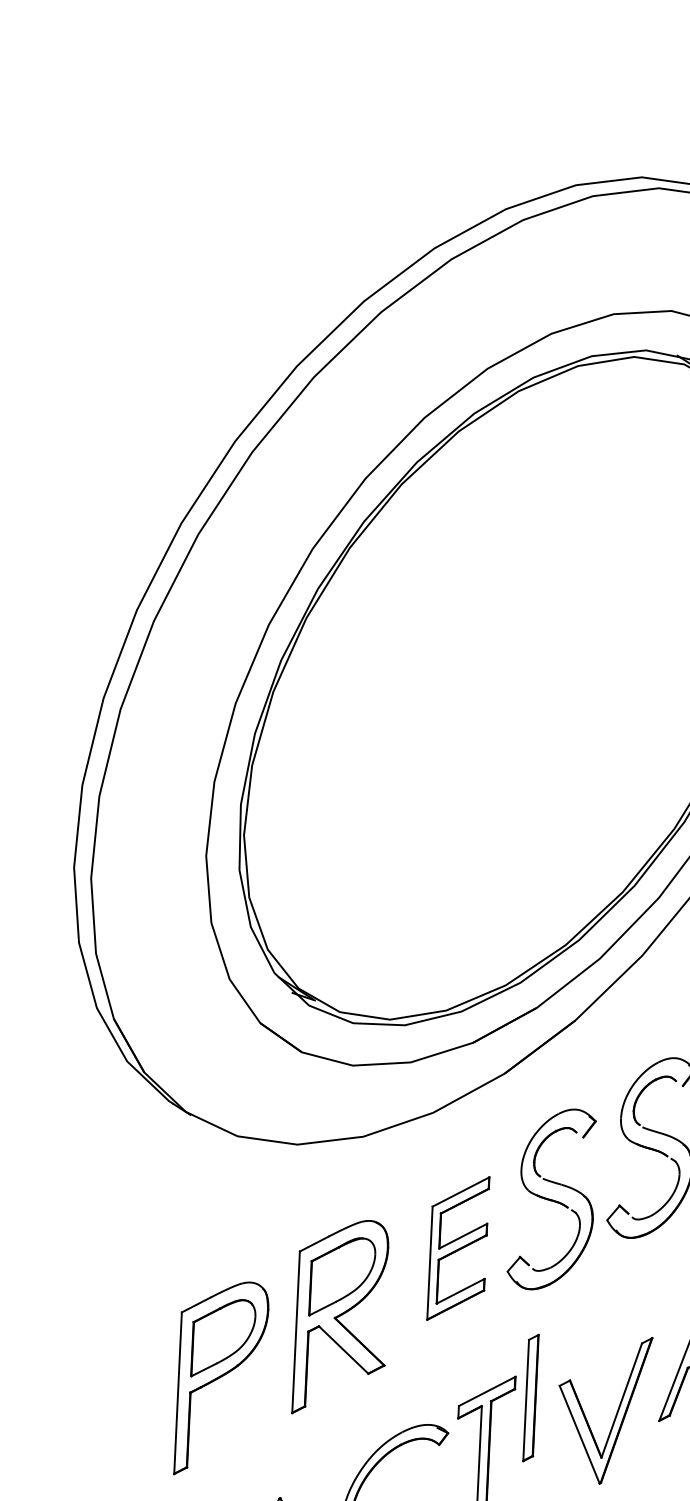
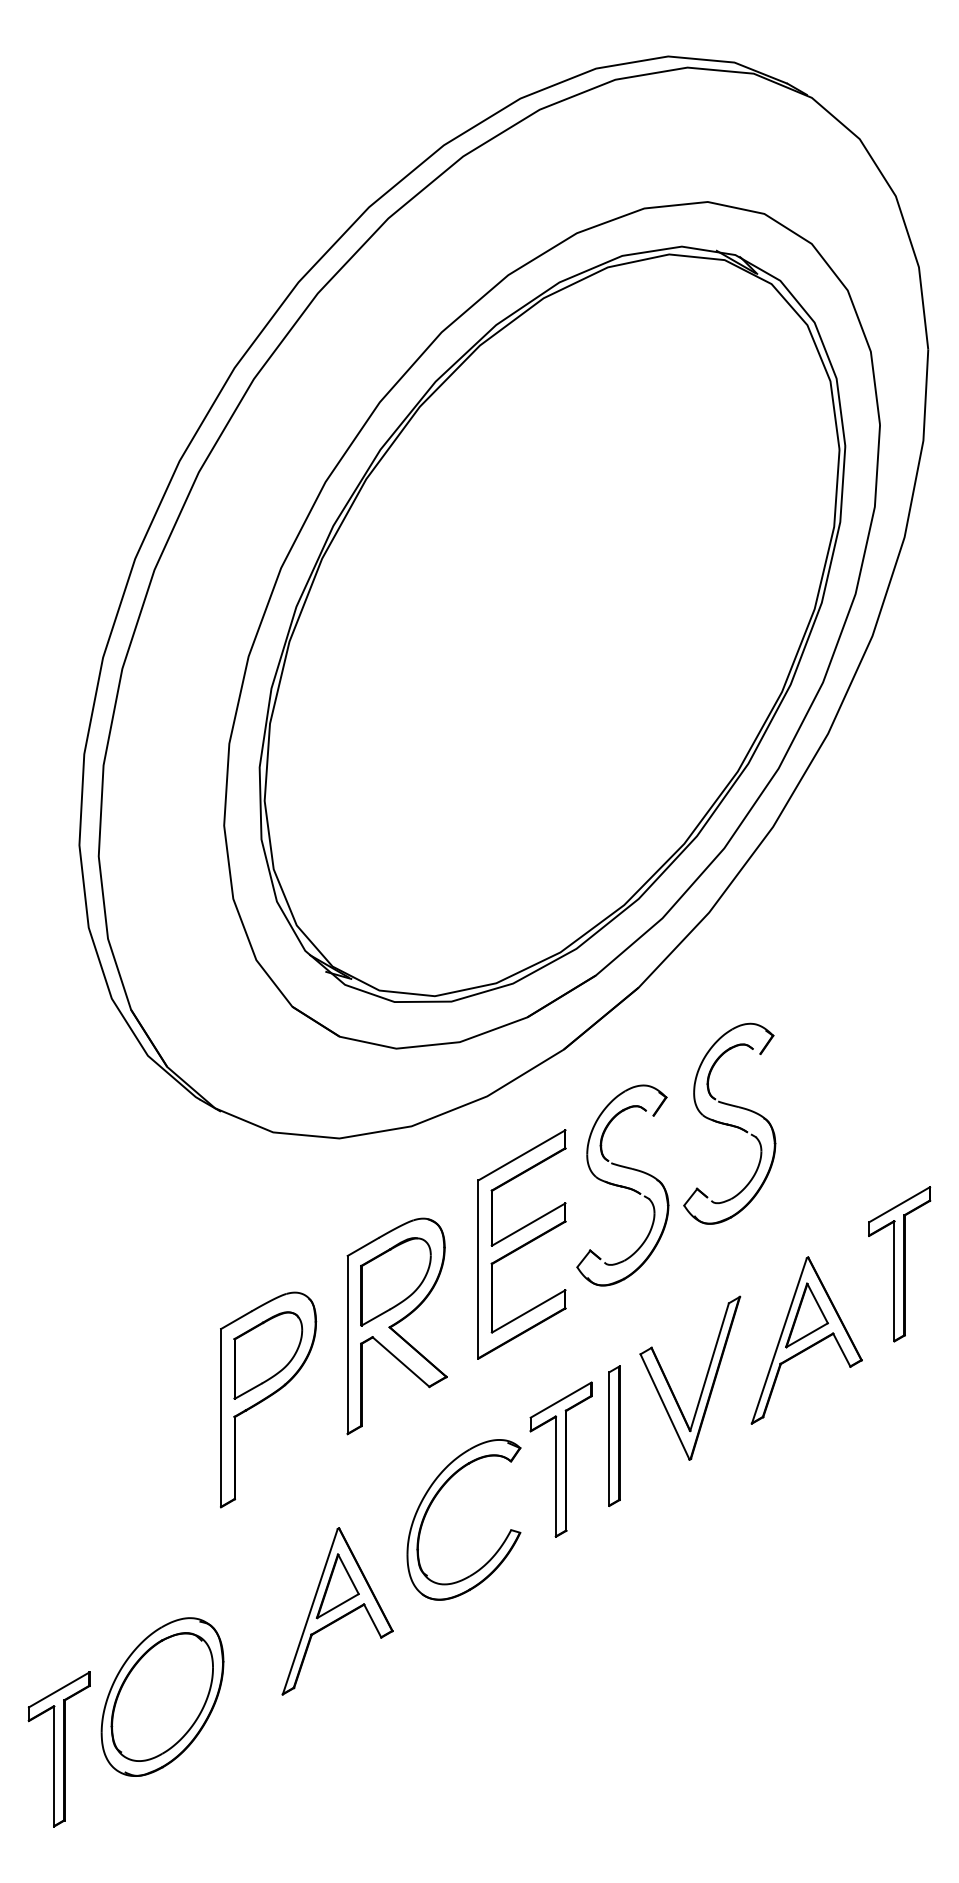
part: (457, 1248) -> (521, 1244), size x1.43
part: (530, 1397) -> (614, 1435), moved
part: (616, 1411) -> (704, 1379), moved

